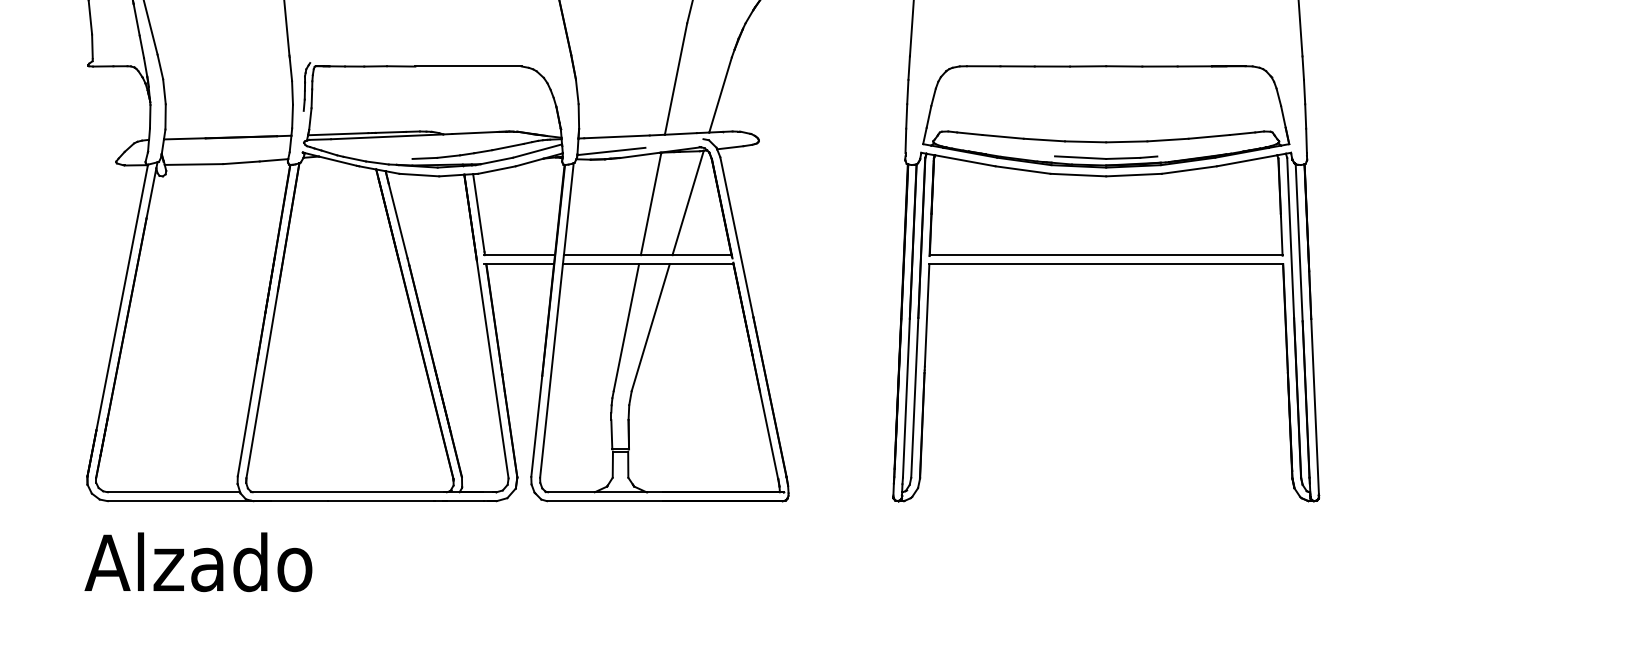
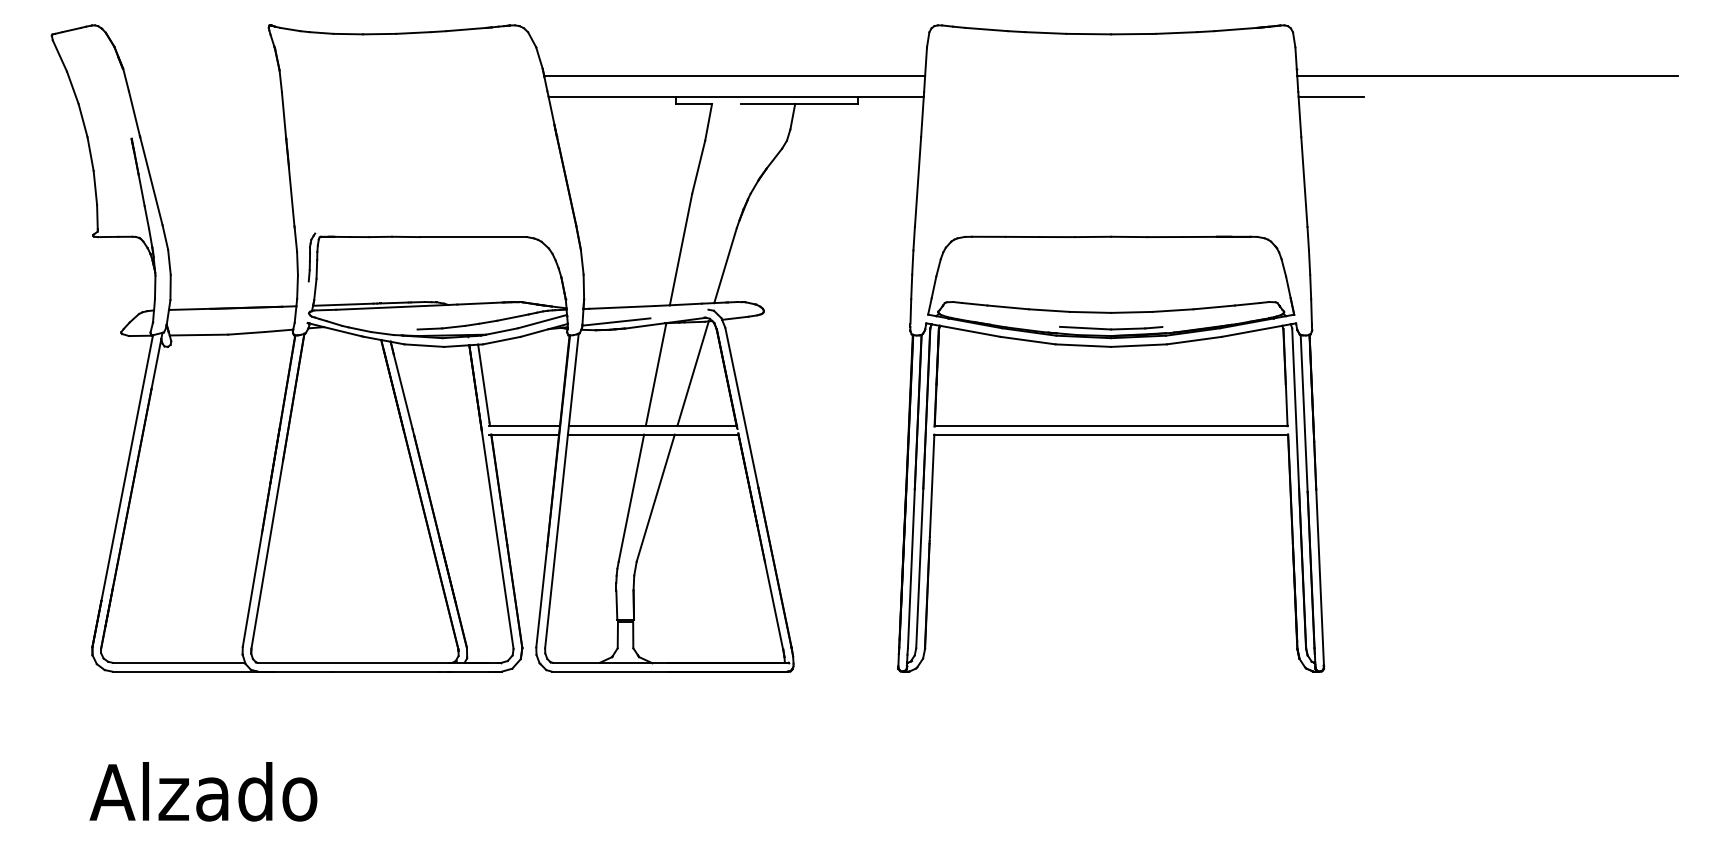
text: (198, 561) -> (203, 791), moved

